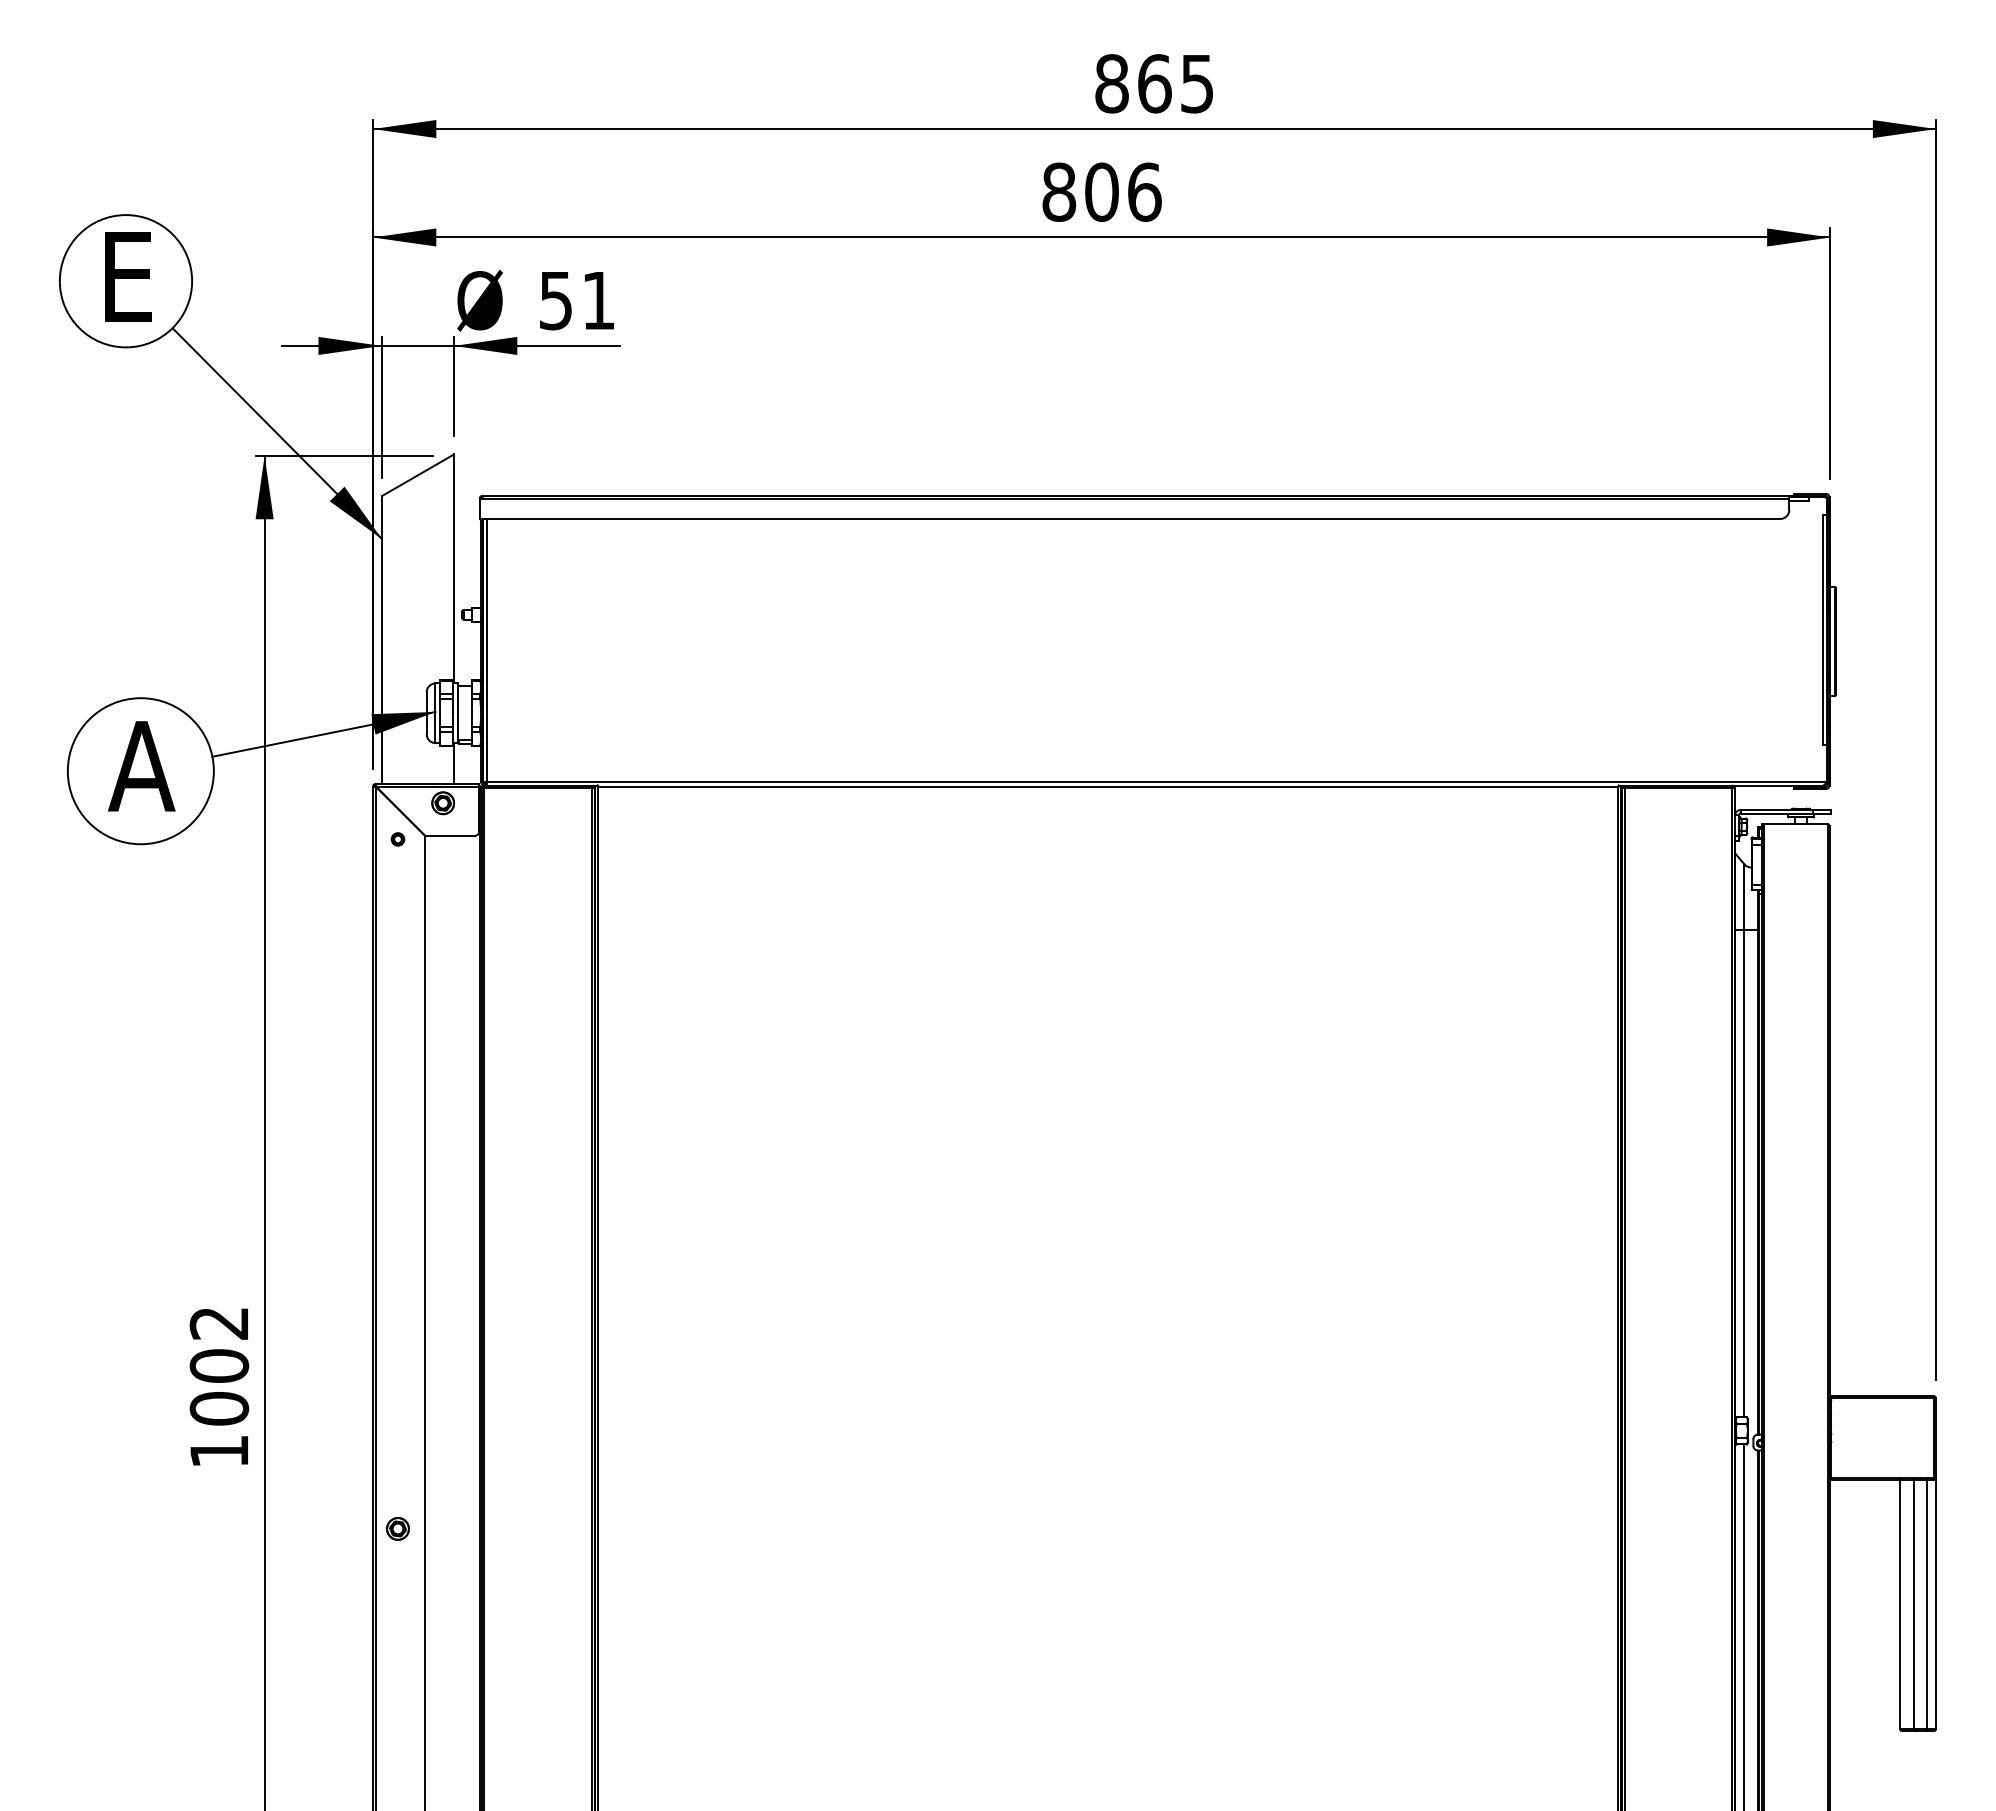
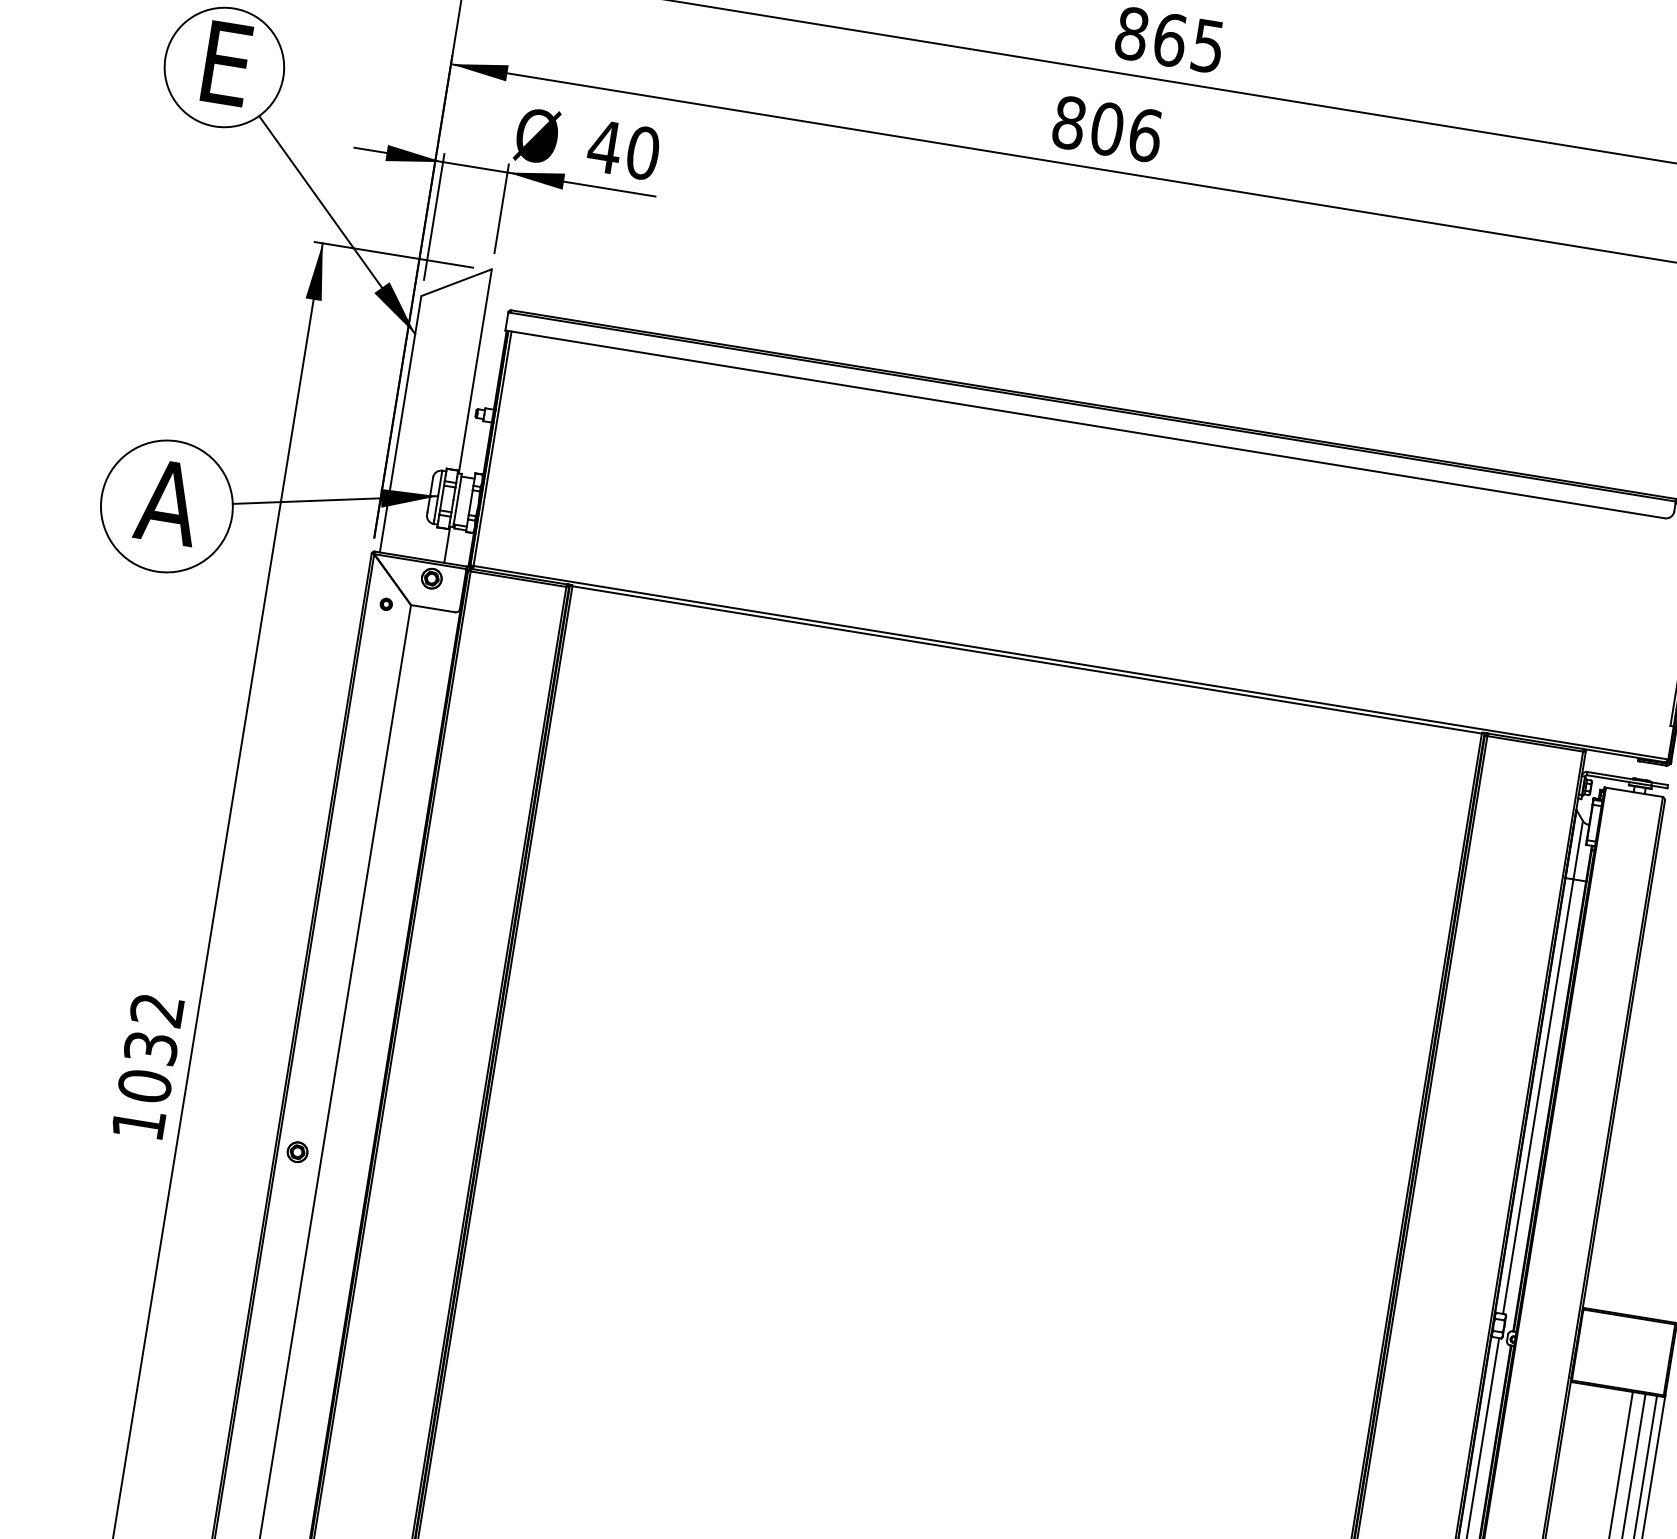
text: (576, 300) -> (623, 149), 51 -> 40
text: (219, 1365) -> (151, 1047), 1002 -> 1032
part: (397, 1528) -> (297, 1151), moved

